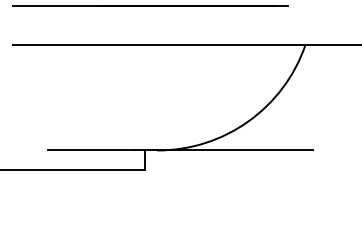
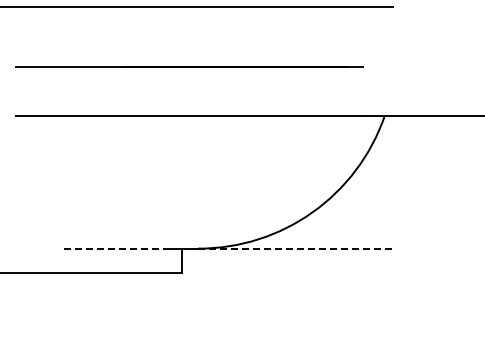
line: (91, 150) -> (115, 248), solid -> dashed
line: (235, 150) -> (296, 248), solid -> dashed

